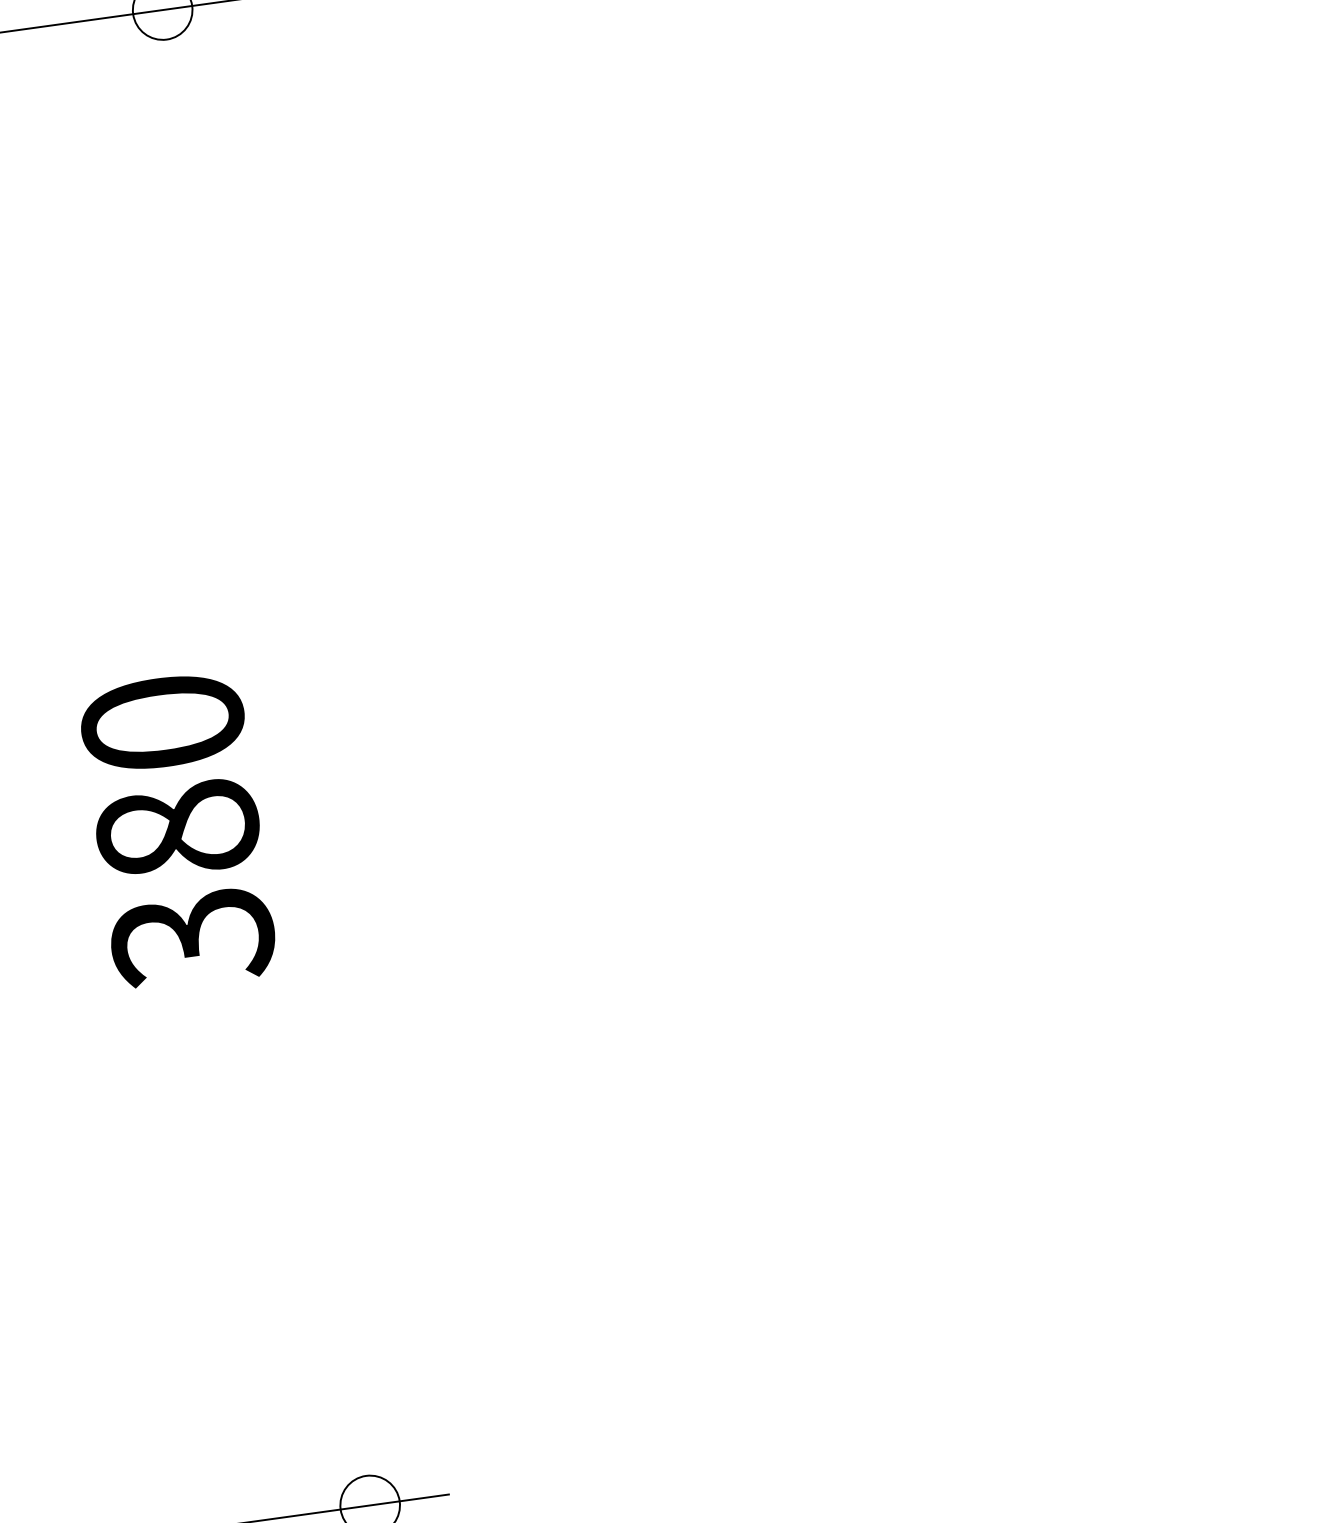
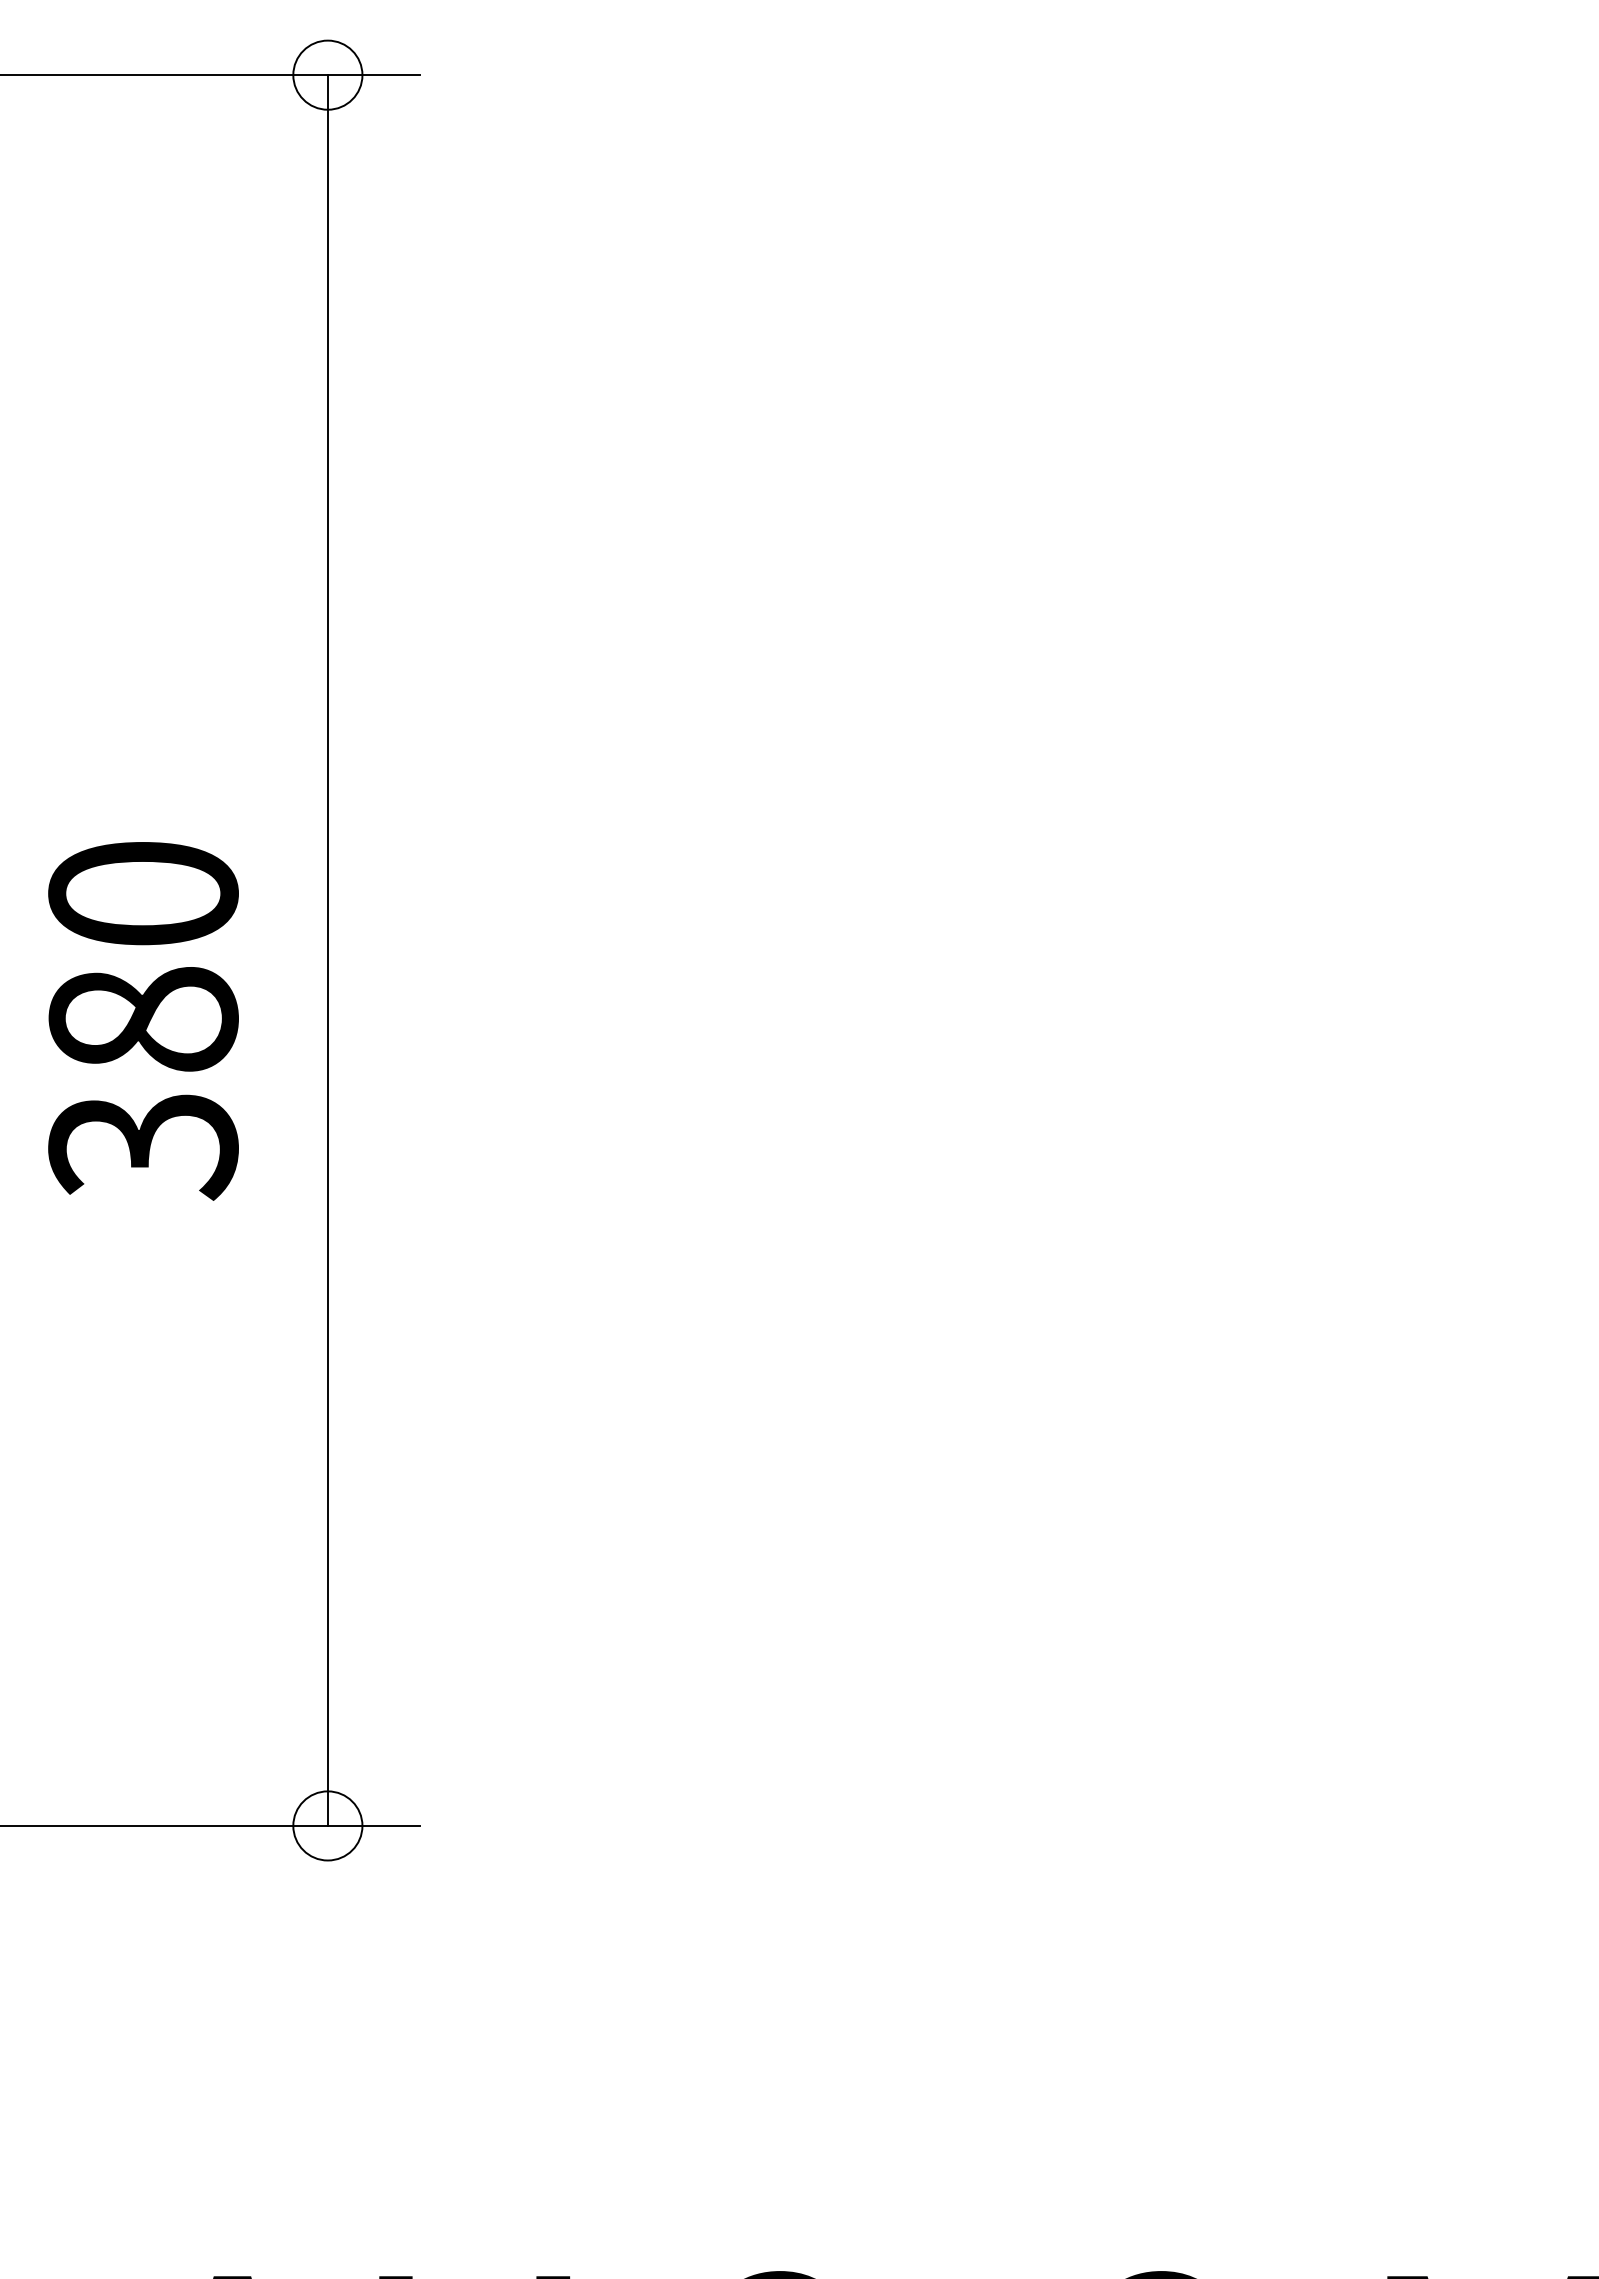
line: (266, 757) -> (327, 950), added
text: (178, 831) -> (143, 1021), moved

